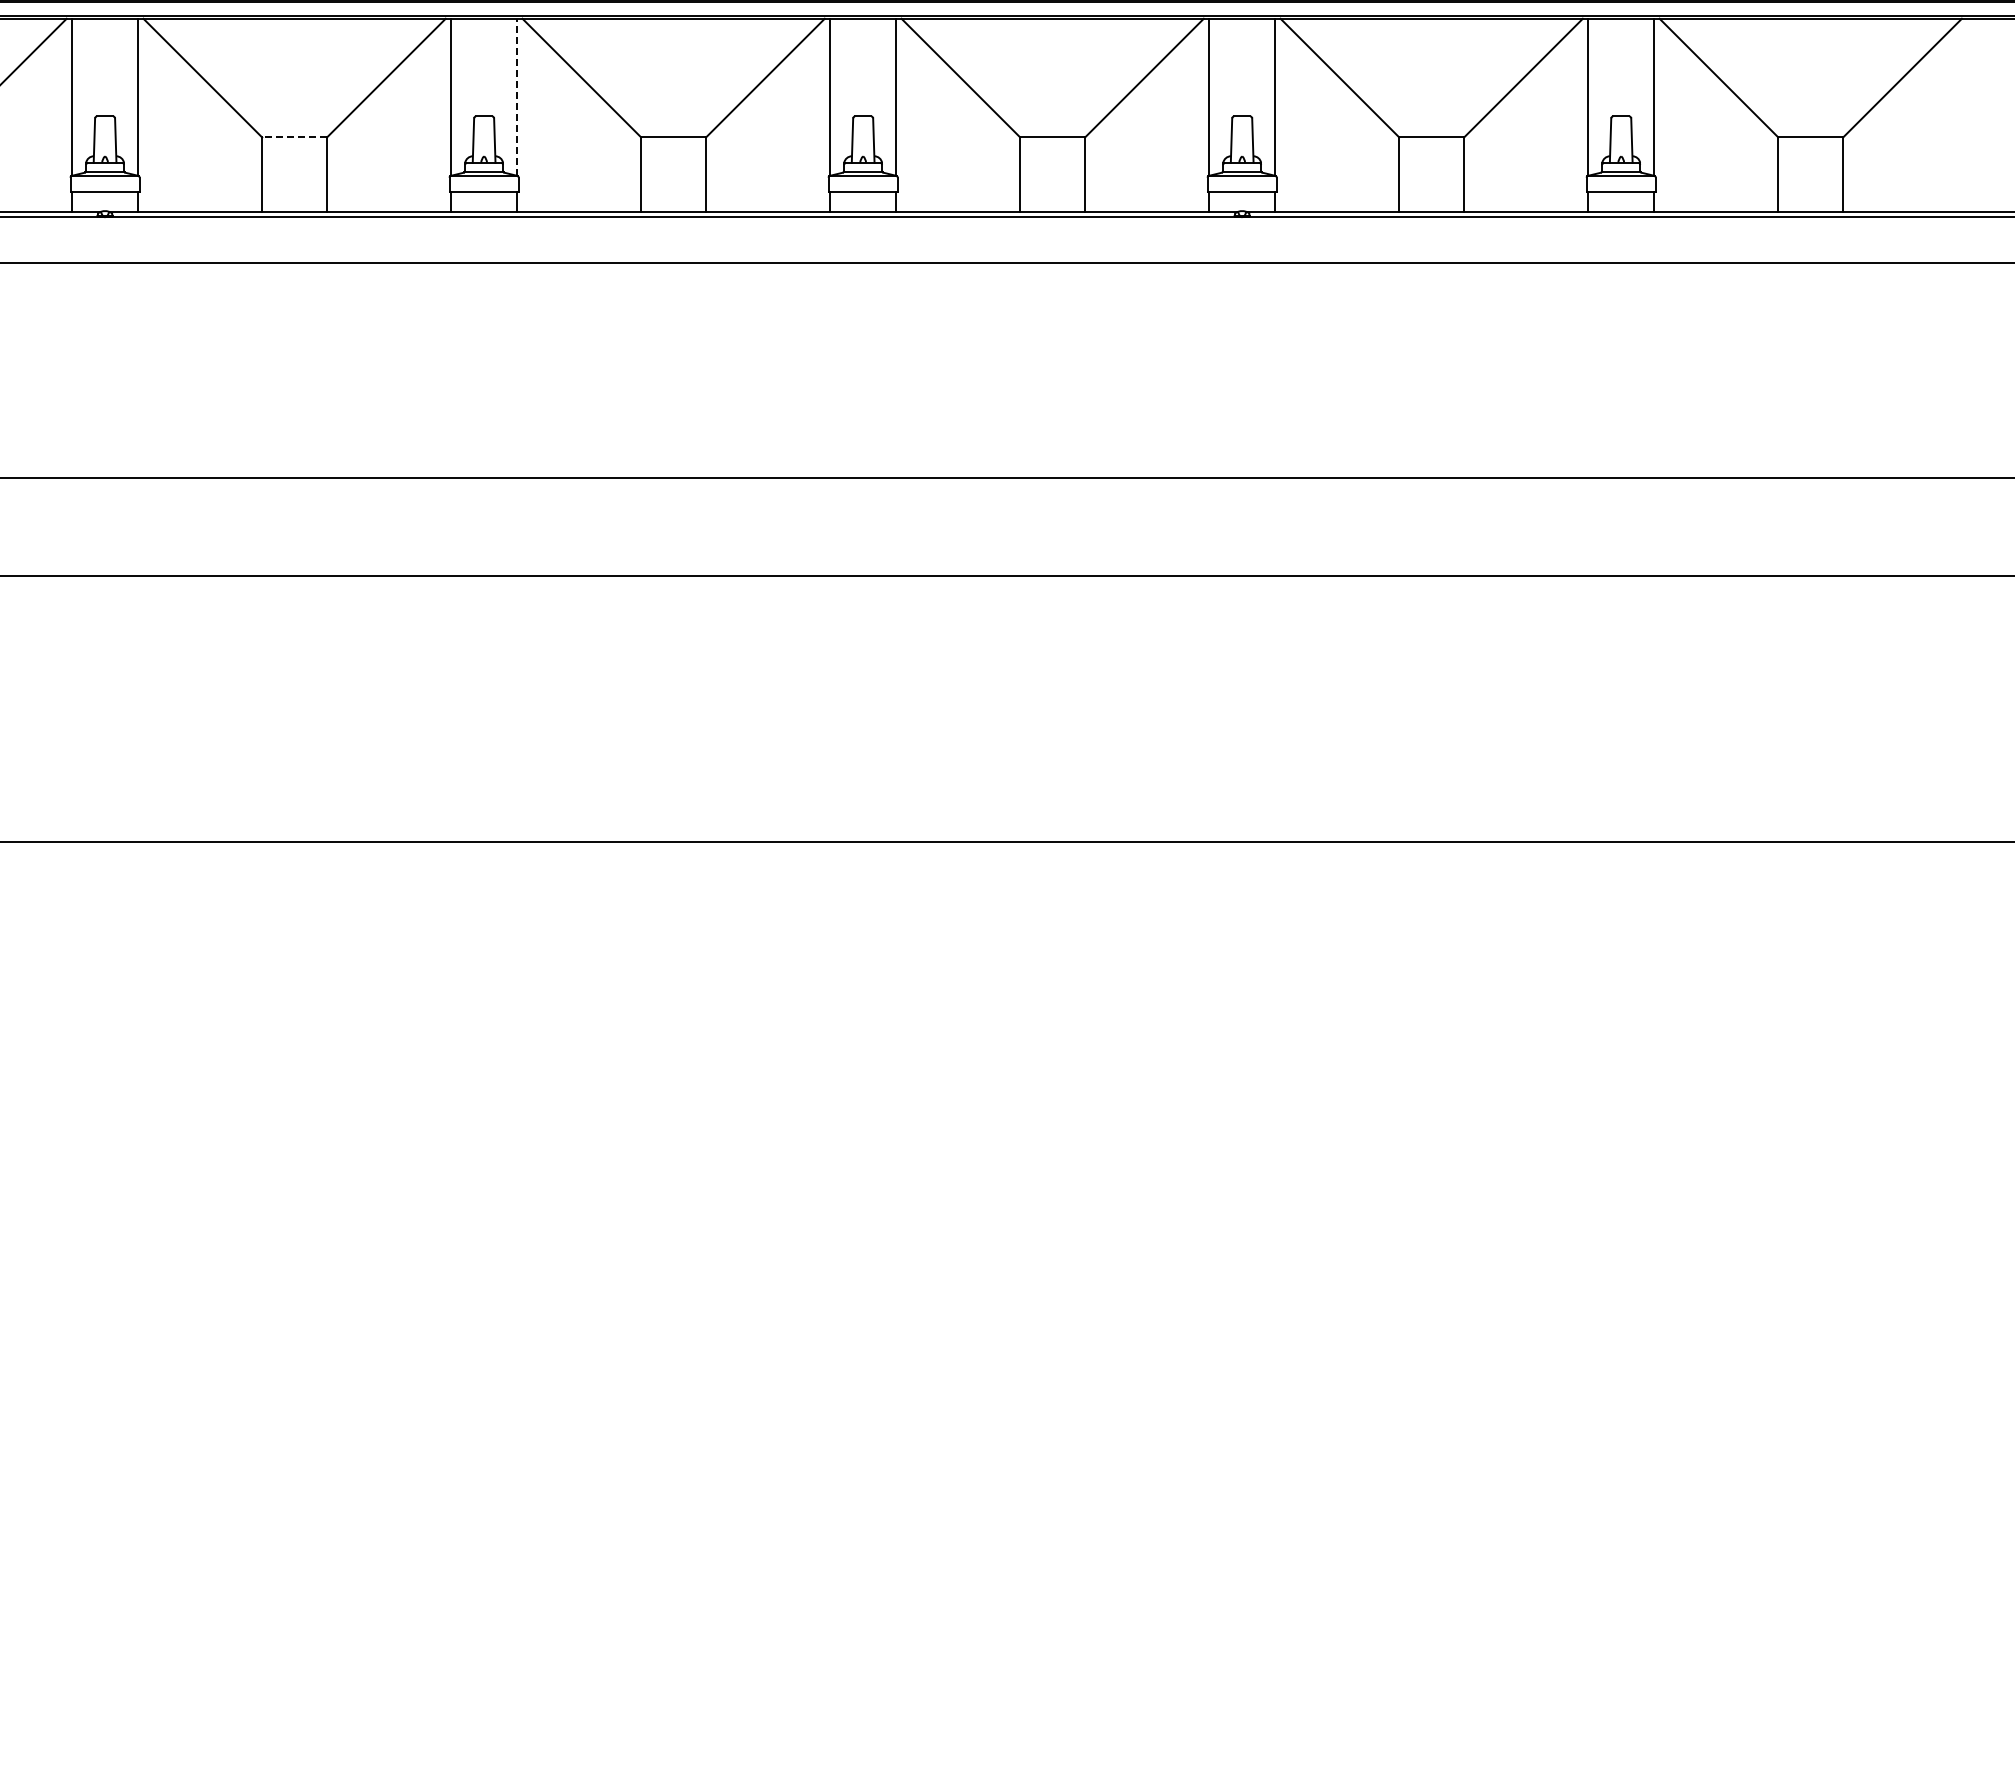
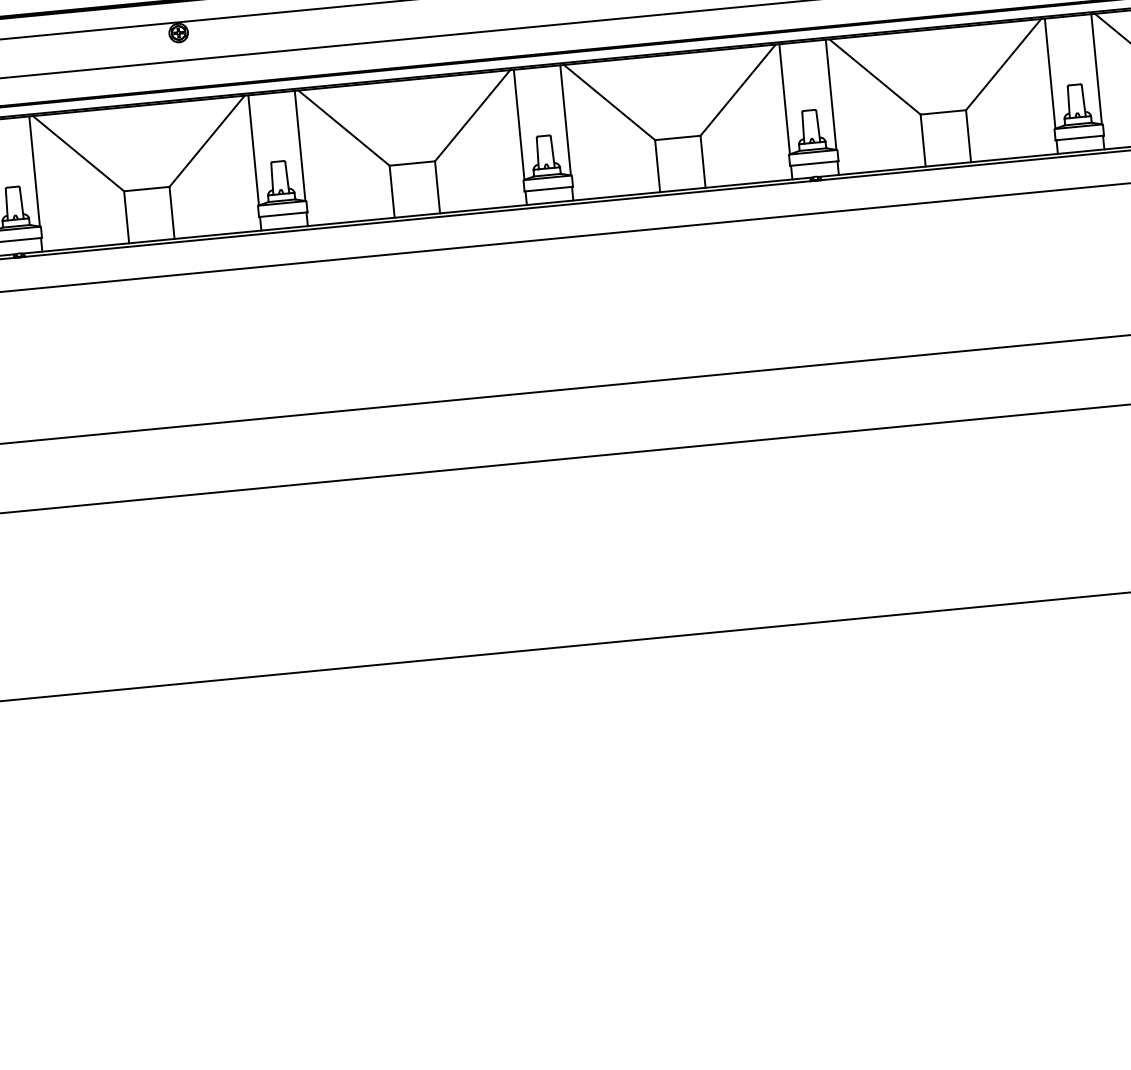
line: (517, 97) -> (300, 146), dashed -> solid
line: (294, 137) -> (146, 189), dashed -> solid

